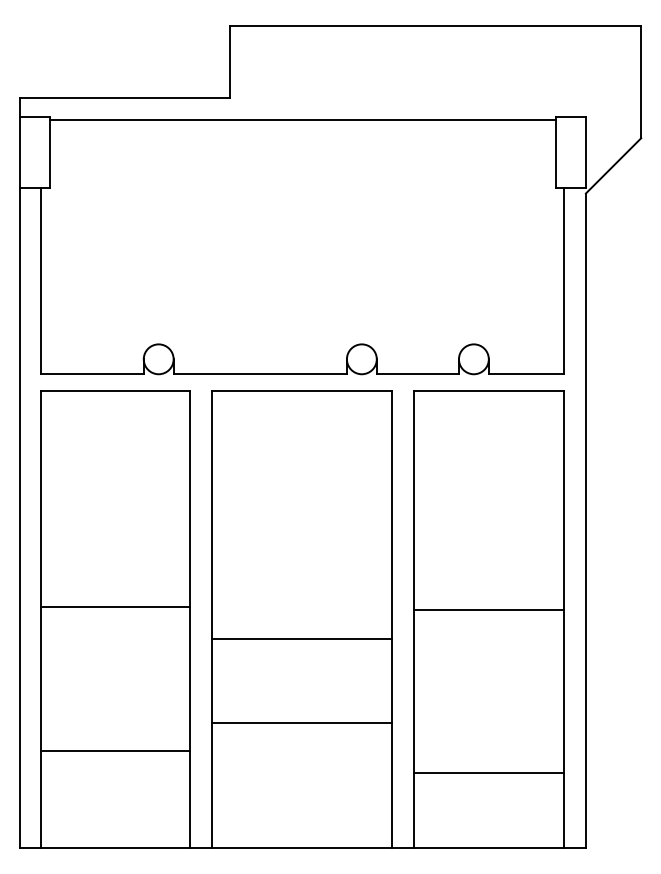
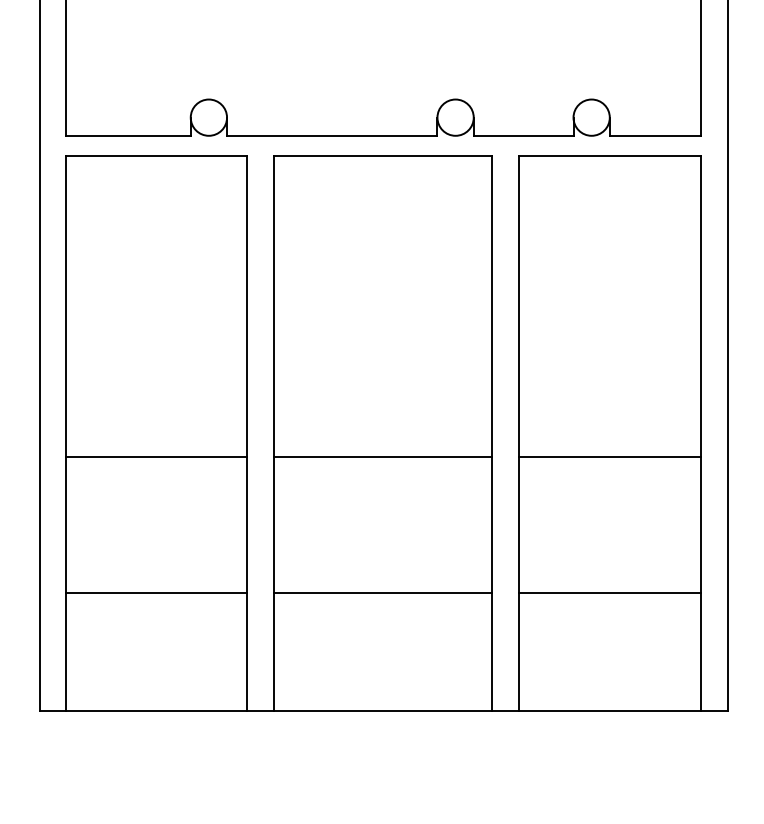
line: (115, 606) -> (156, 456), moved
line: (488, 609) -> (609, 456), moved
line: (301, 722) -> (382, 592), moved
line: (488, 772) -> (609, 592), moved

